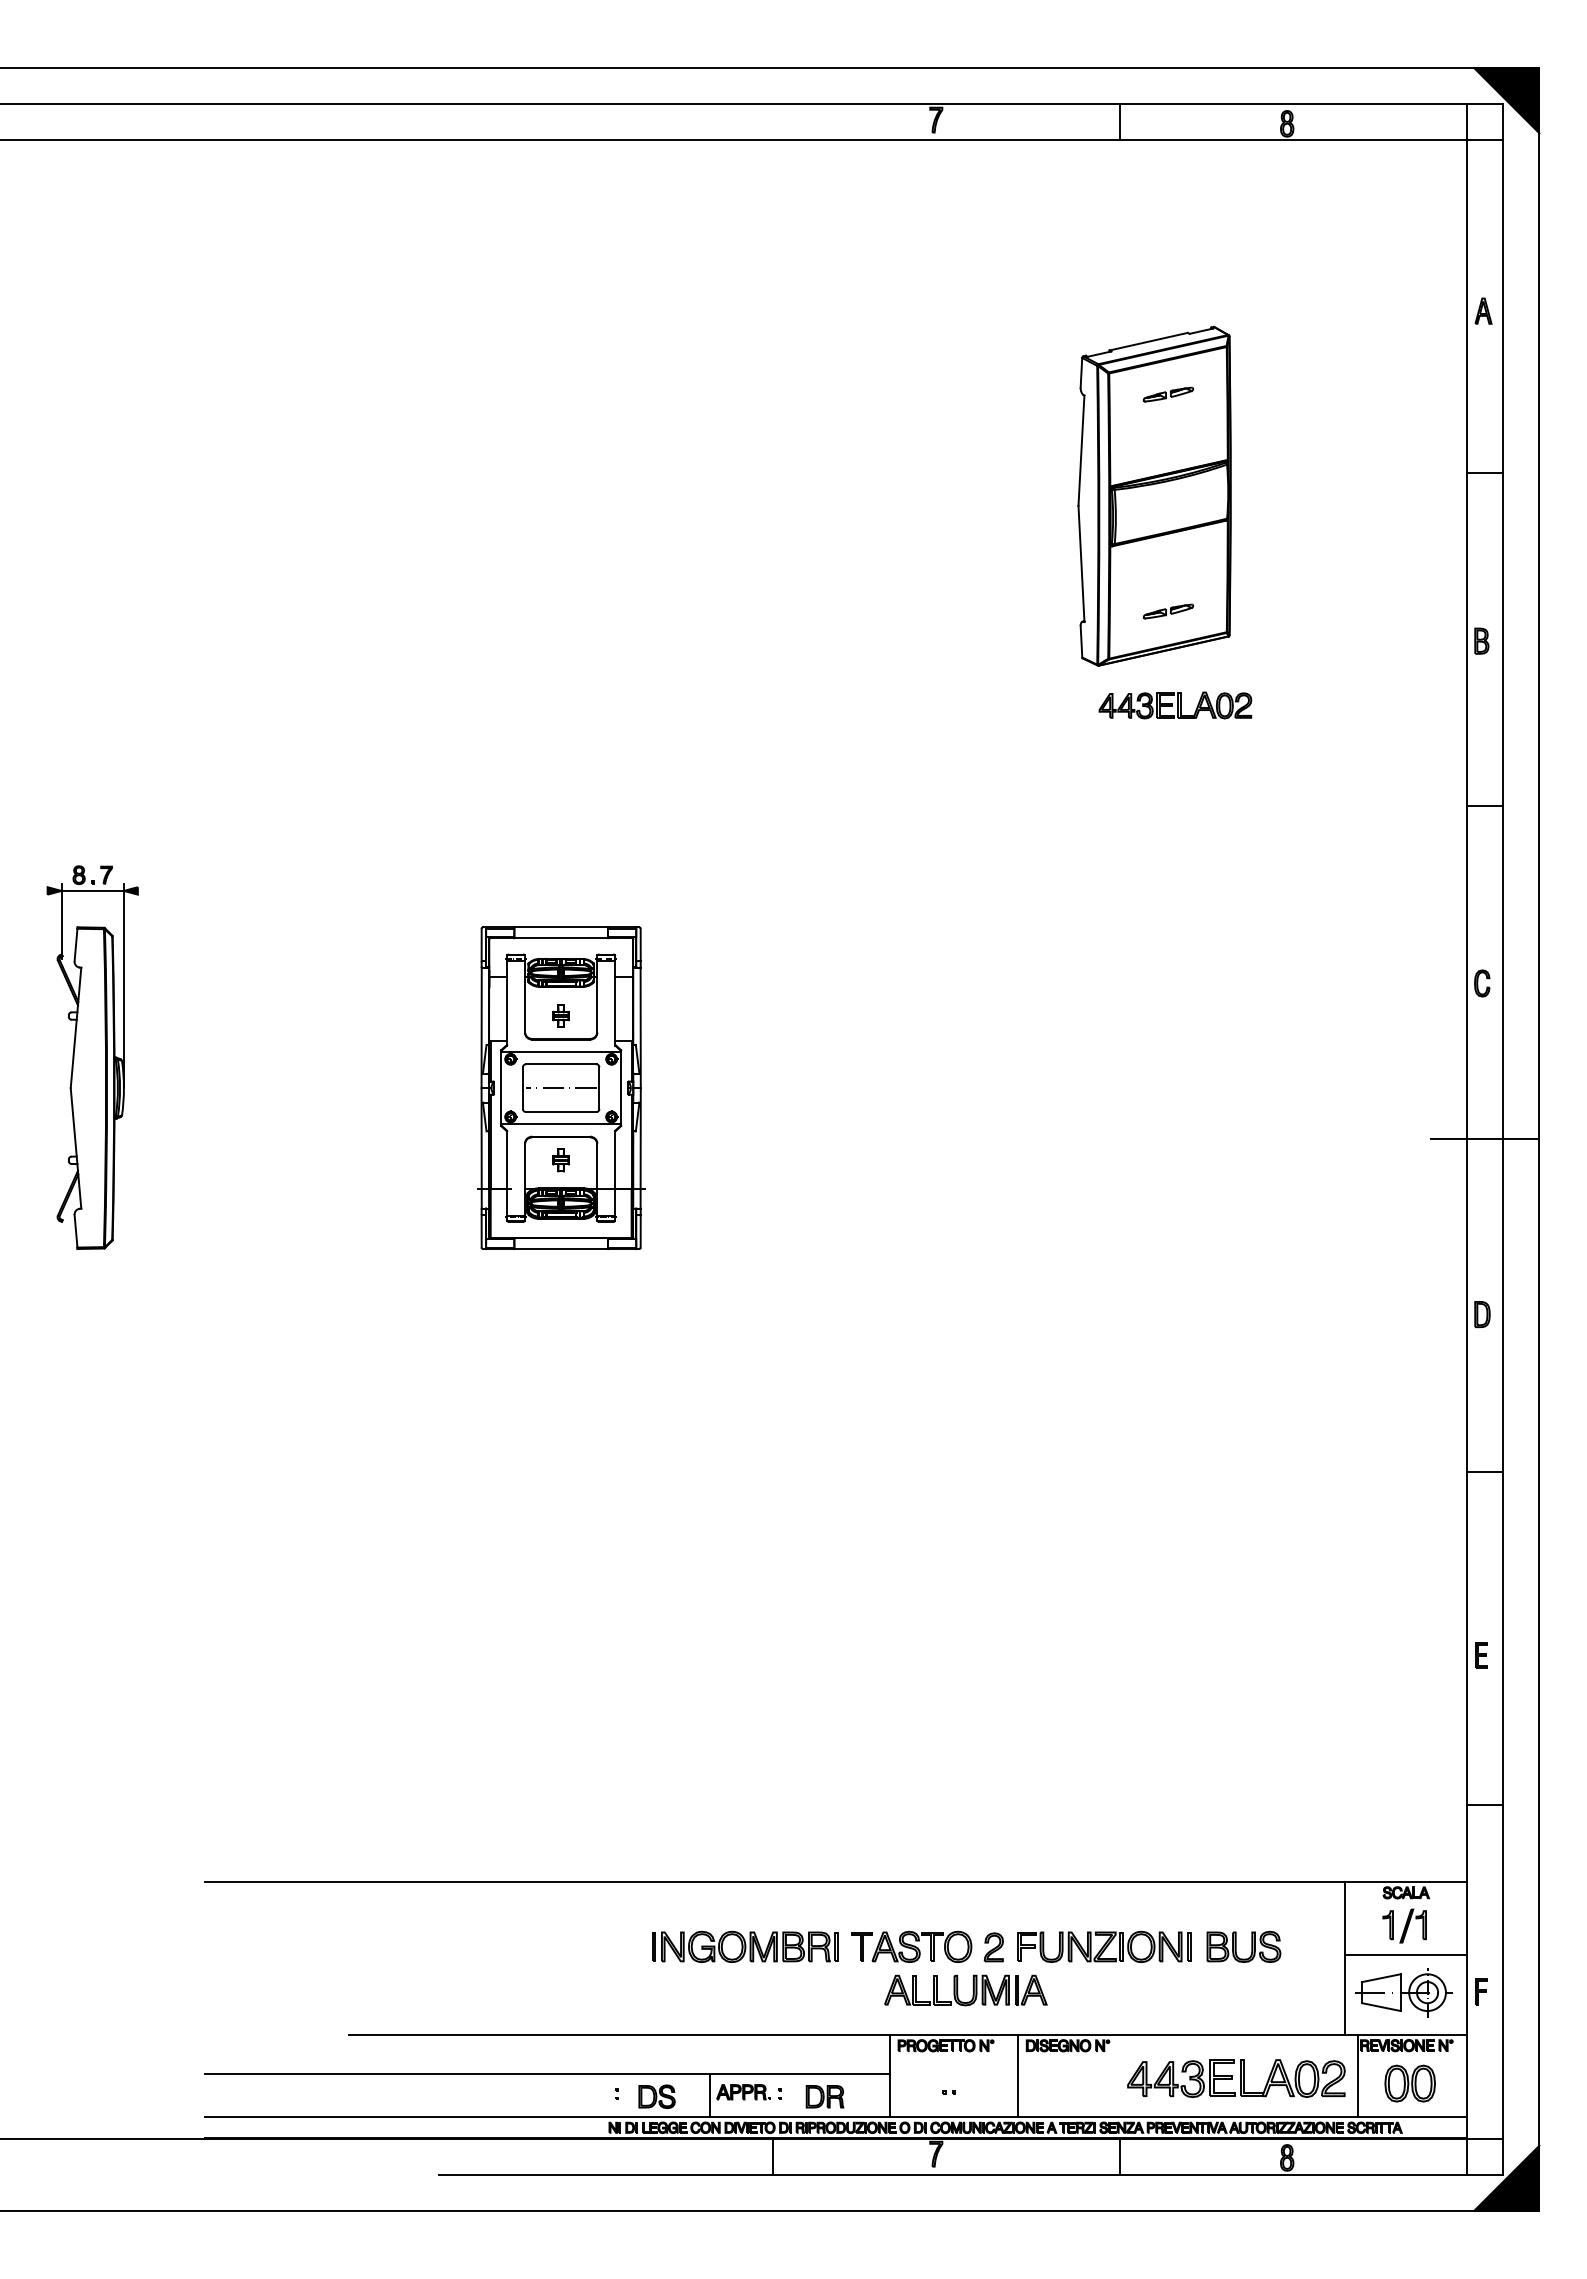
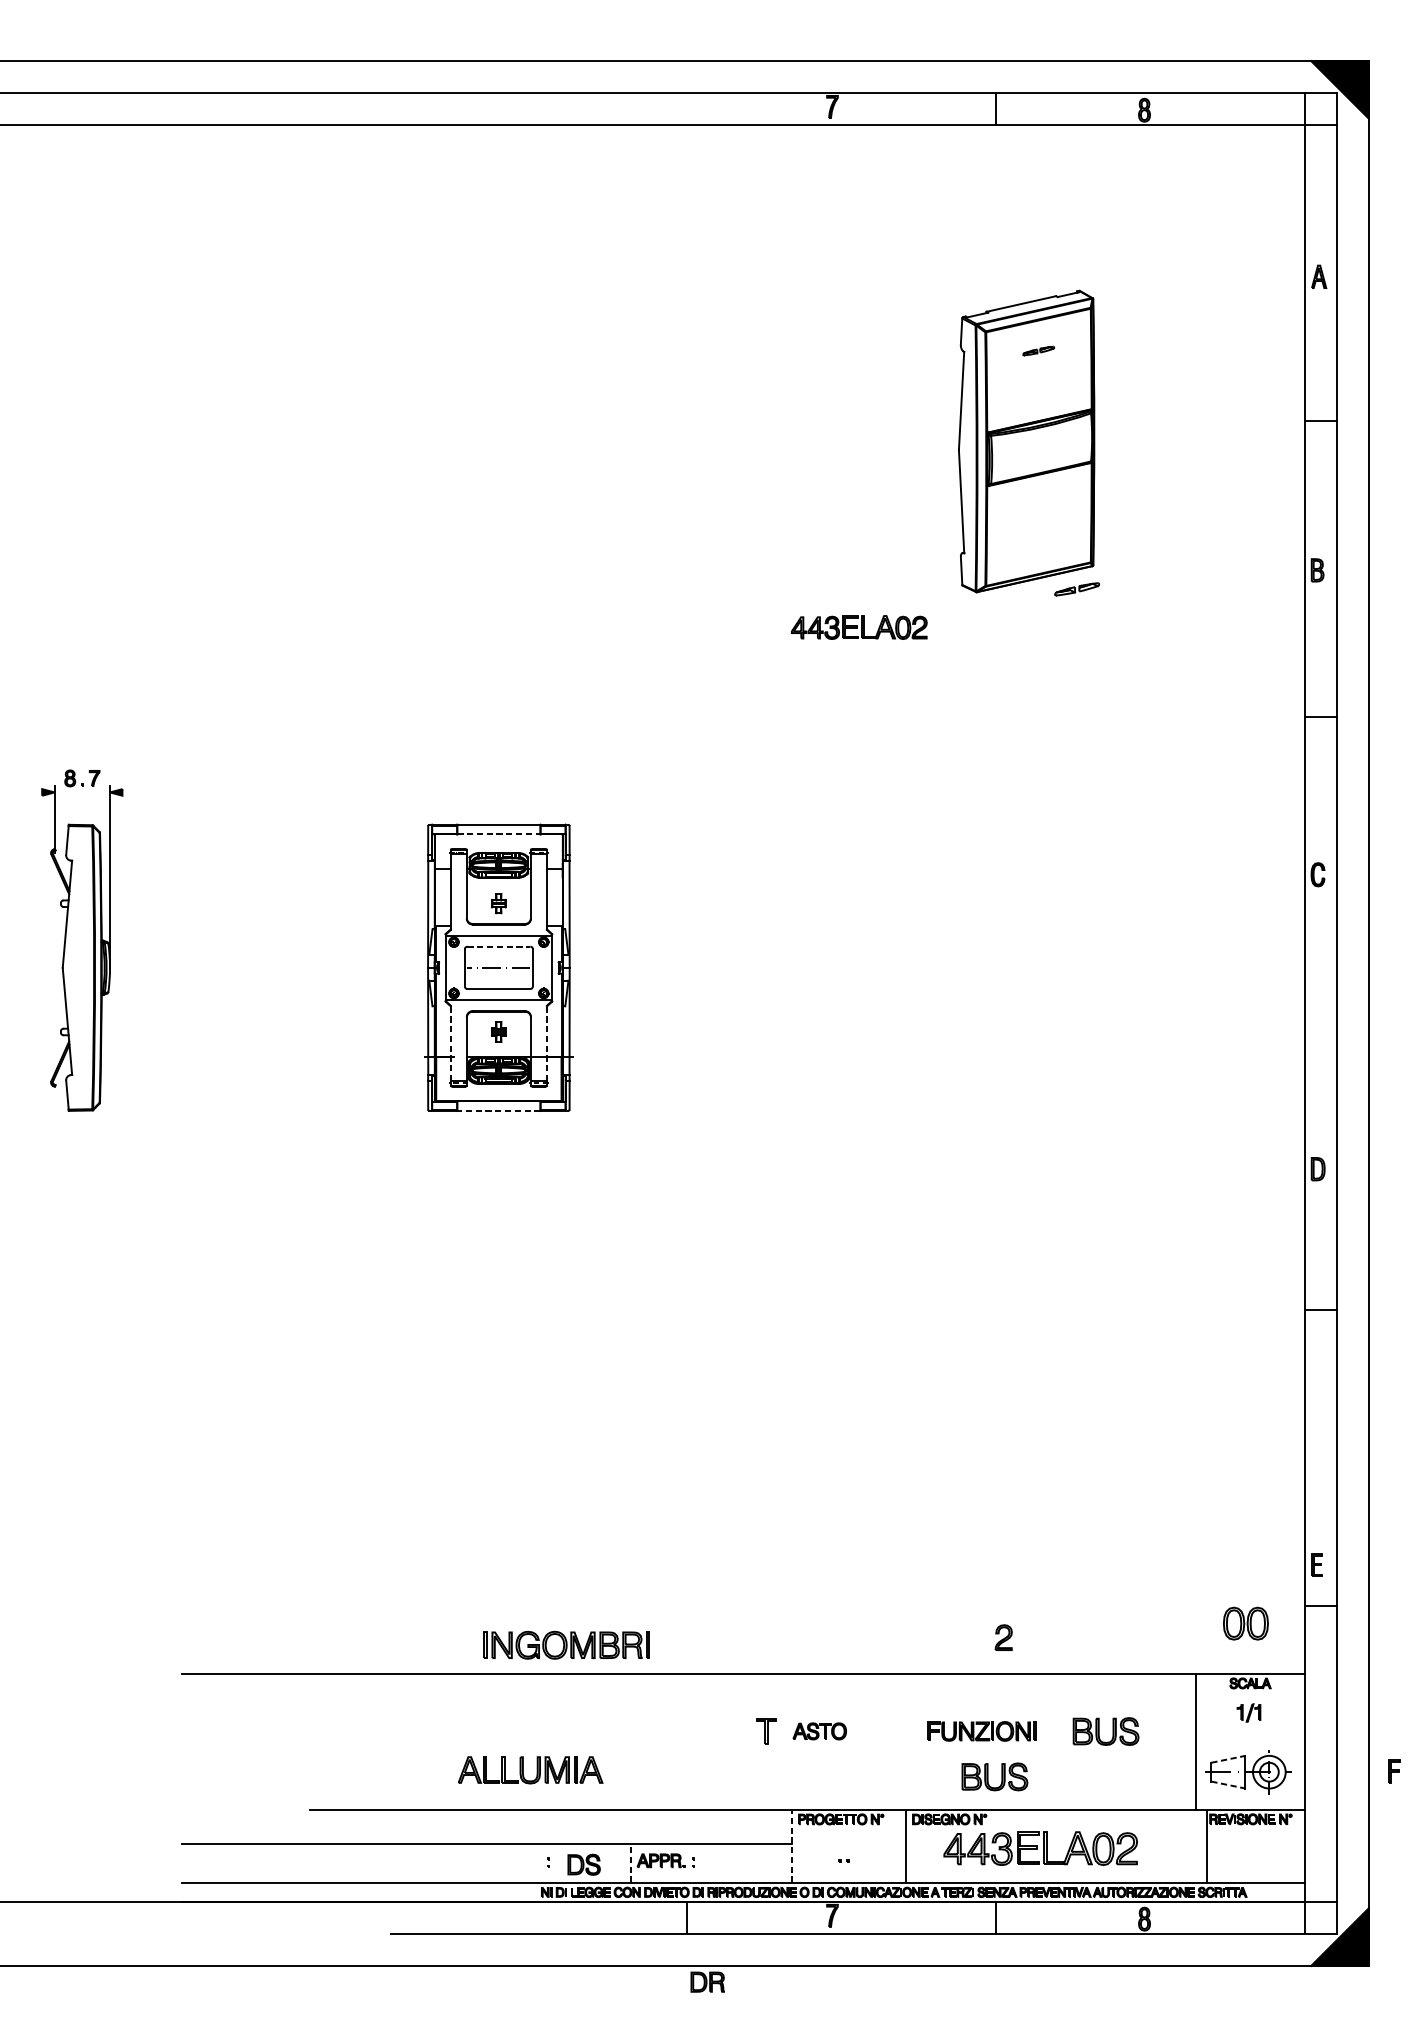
part: (1167, 394) -> (1038, 350), size x0.7
part: (1168, 611) -> (1077, 589), moved
part: (1175, 705) -> (859, 627), moved
line: (92, 890) -> (82, 792), removed
line: (561, 938) -> (499, 834), solid -> dashed
line: (561, 1064) -> (499, 946), solid -> dashed
line: (1485, 1139) -> (1320, 1013), removed
line: (507, 1172) -> (451, 1042), solid -> dashed
line: (615, 1172) -> (547, 1042), solid -> dashed
line: (561, 1249) -> (499, 1111), solid -> dashed
part: (1481, 1655) -> (1317, 1564), moved
part: (1404, 1925) -> (1248, 1712), size x0.6
part: (745, 1946) -> (566, 1644), moved
part: (921, 1946) -> (819, 1731), size x0.6
part: (1104, 1946) -> (982, 1731), size x0.7
part: (993, 1947) -> (1003, 1637), moved
line: (1405, 1955) -> (1249, 1739), removed
line: (1381, 1978) -> (1228, 1759), solid -> dashed
part: (958, 1990) -> (524, 1770), moved
part: (1481, 1991) -> (1394, 1771), moved
part: (1111, 1997) -> (988, 1776), added
line: (1381, 2007) -> (1228, 1785), solid -> dashed
line: (890, 2076) -> (791, 1846), solid -> dashed
part: (1236, 2078) -> (1040, 1848), moved
part: (1409, 2083) -> (1245, 1623), moved
line: (709, 2095) -> (630, 1863), solid -> dashed
part: (824, 2096) -> (707, 1981), moved

